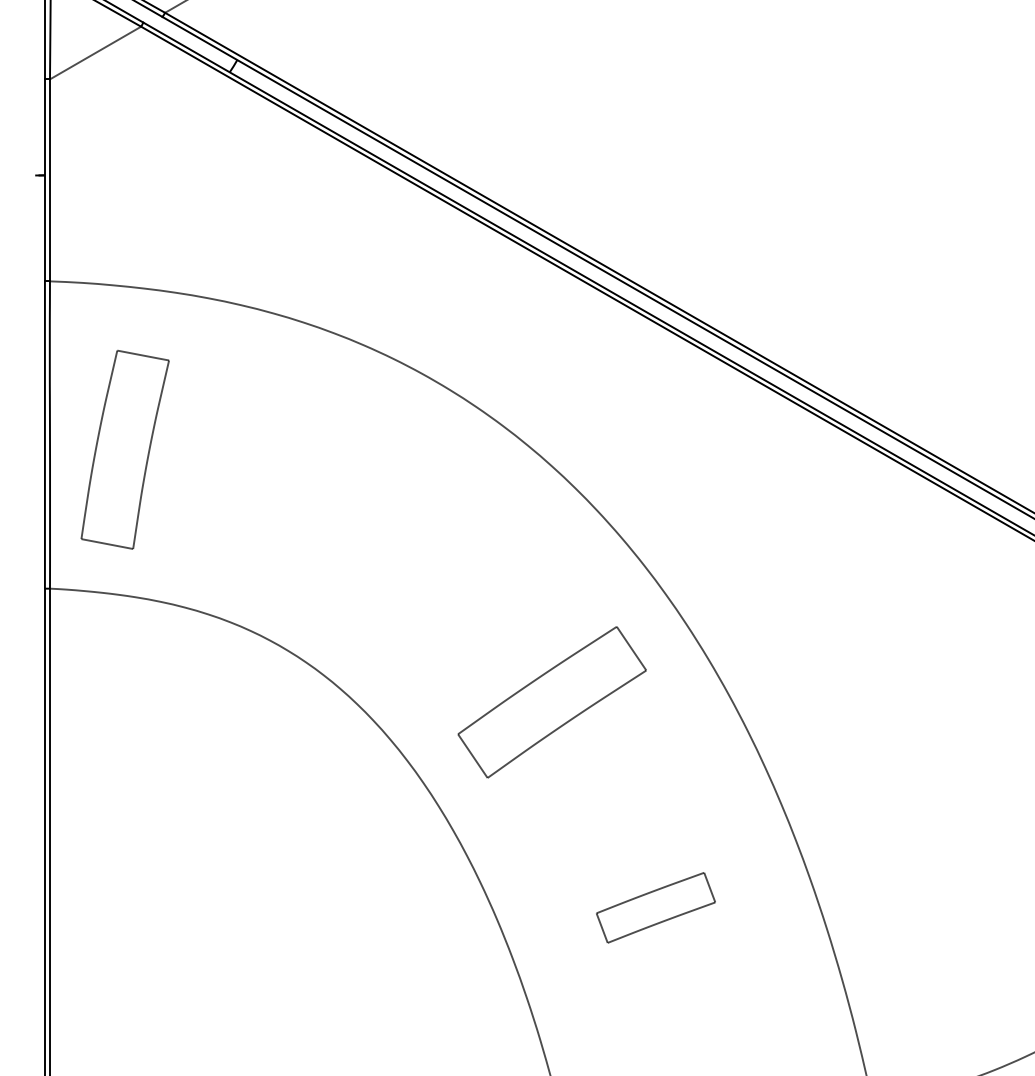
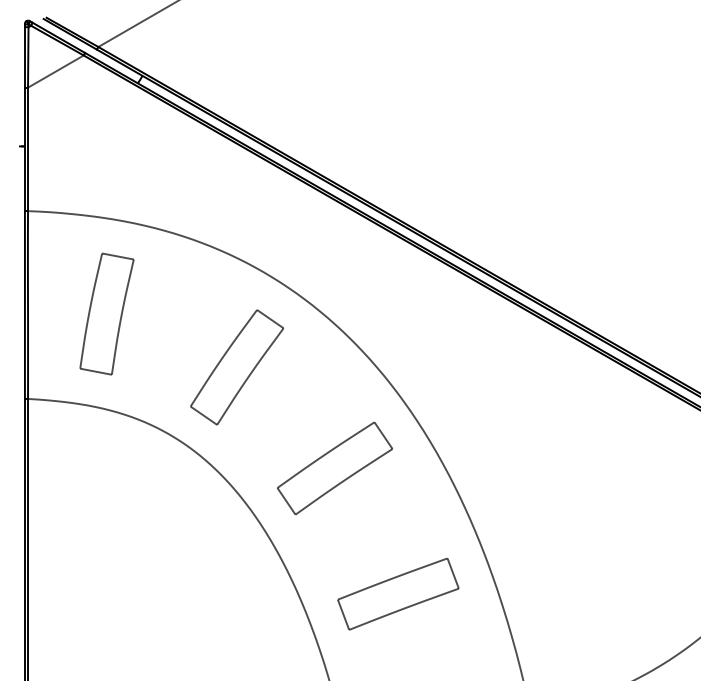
part: (124, 448) -> (106, 313), moved
part: (391, 537) -> (236, 367), added
part: (656, 906) -> (398, 593), size x1.67

